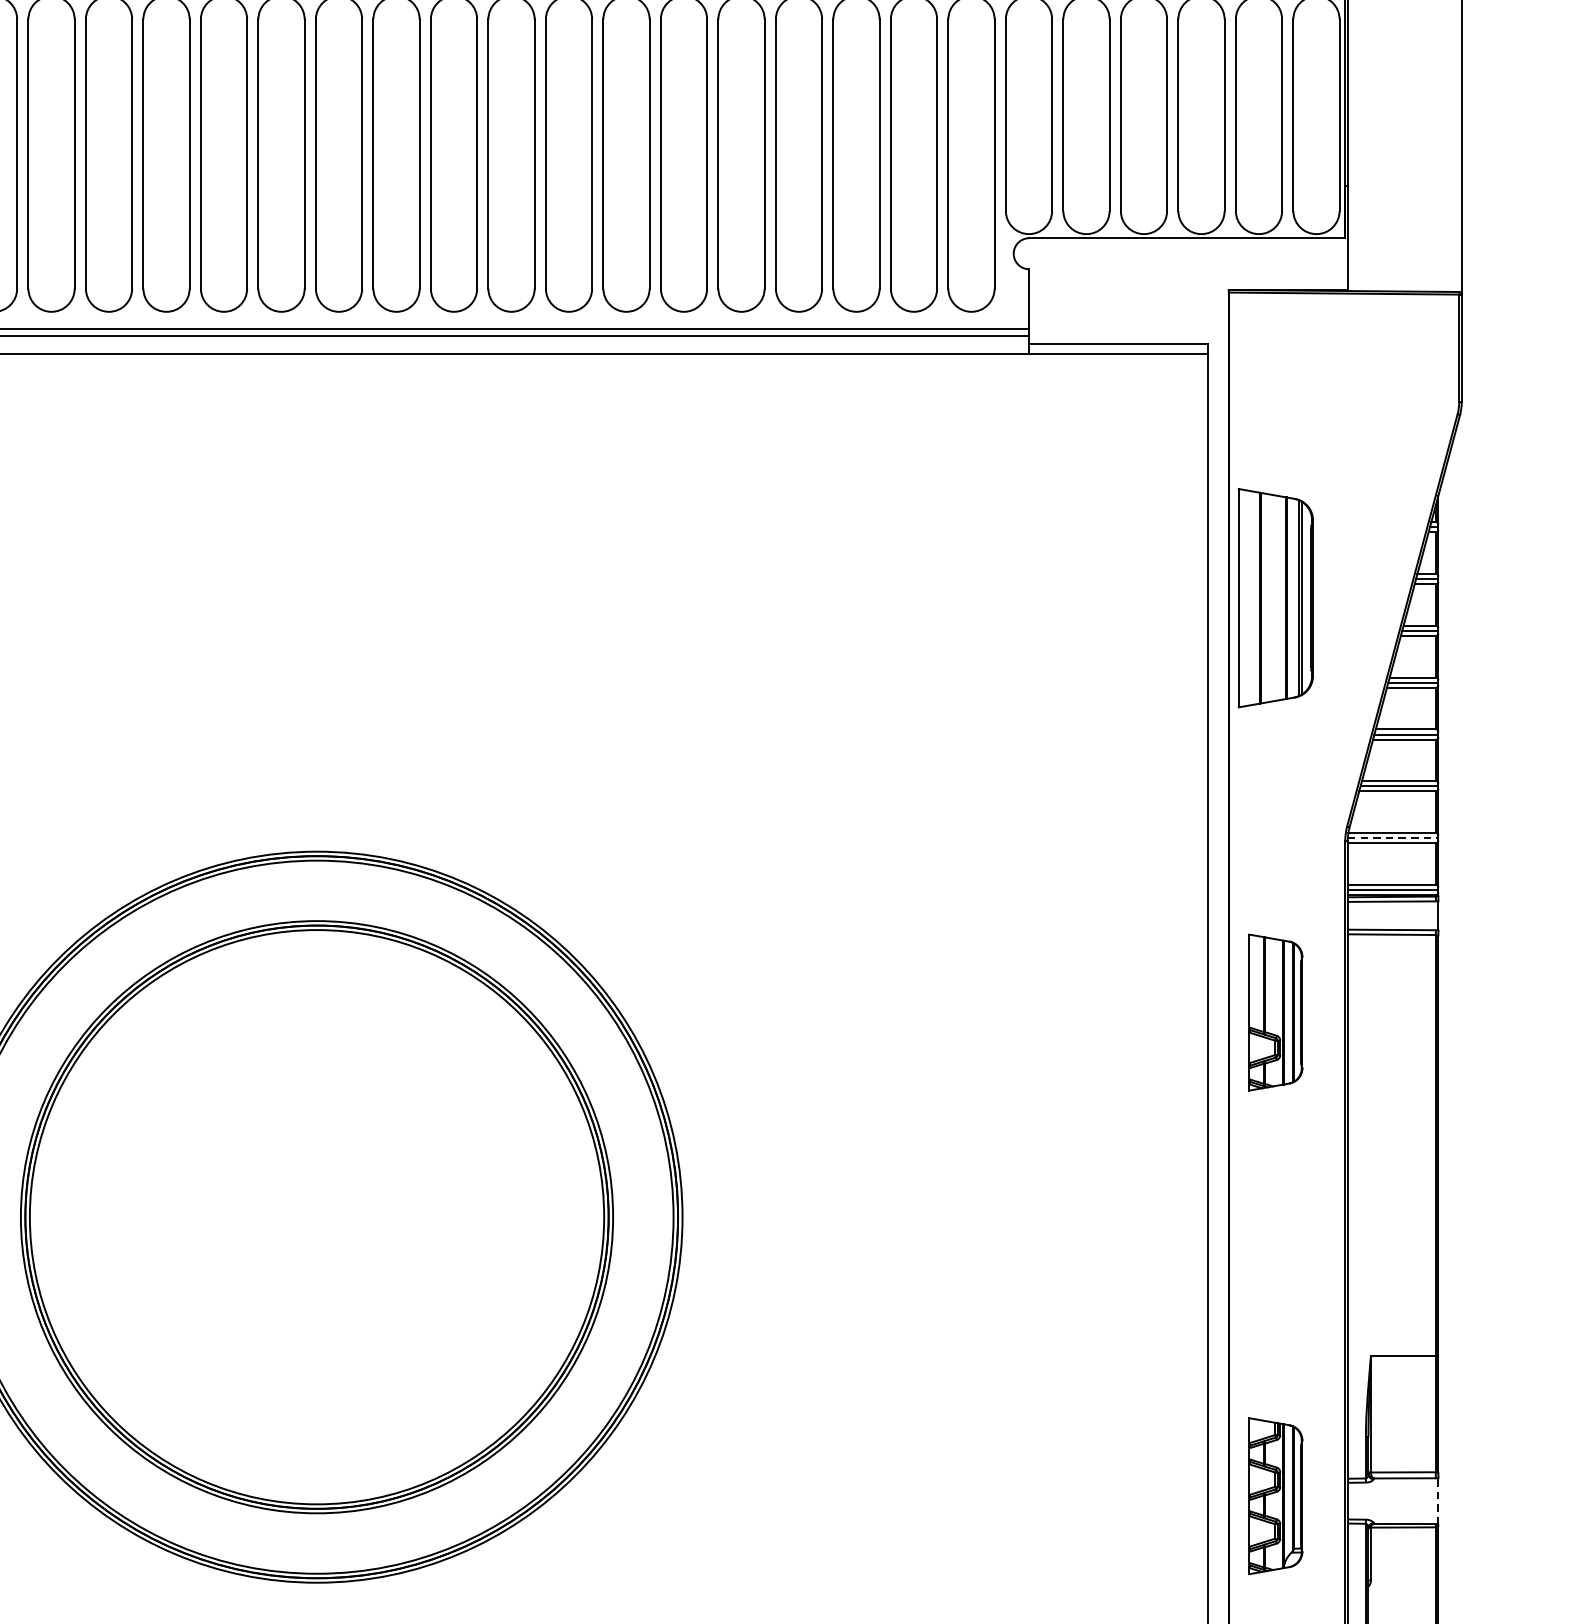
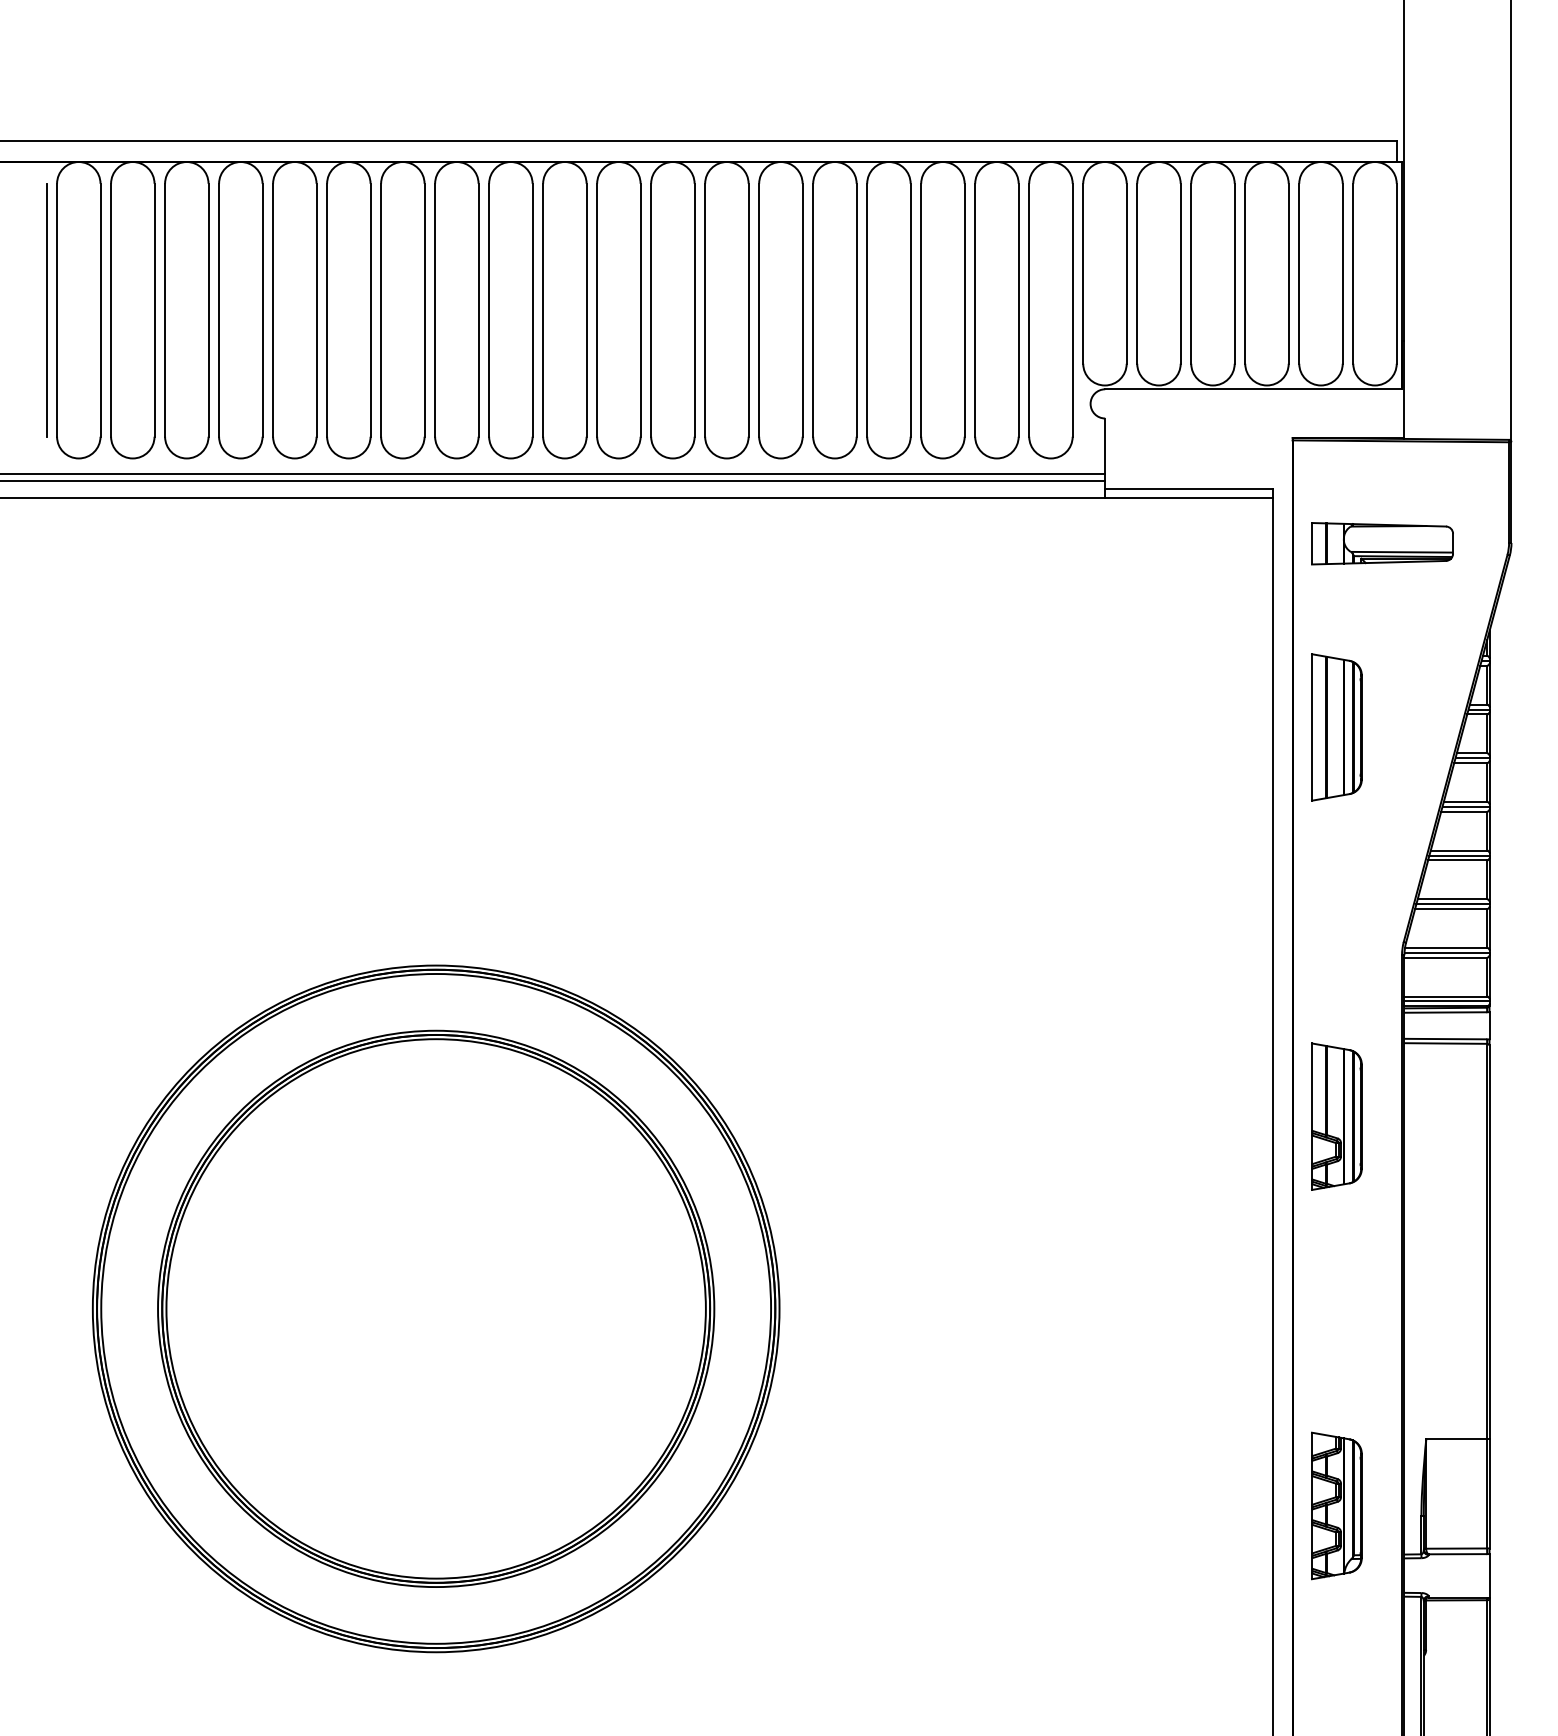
part: (1324, 402) -> (1382, 543), added
part: (1275, 598) -> (1336, 727), size x0.71
line: (1393, 837) -> (1447, 952), dashed -> solid
part: (1275, 1495) -> (1336, 1505), moved
line: (1438, 1501) -> (1489, 1575), dashed -> solid

